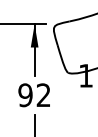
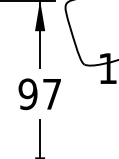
text: (43, 94) -> (51, 93), 92 -> 97

